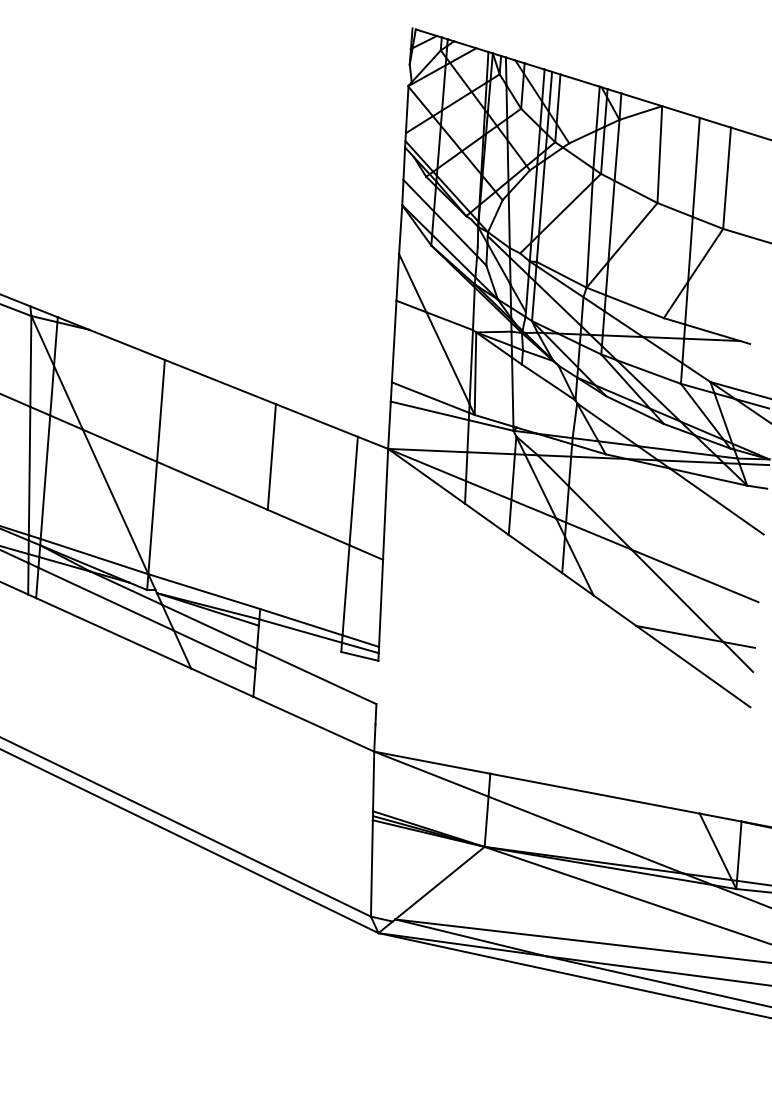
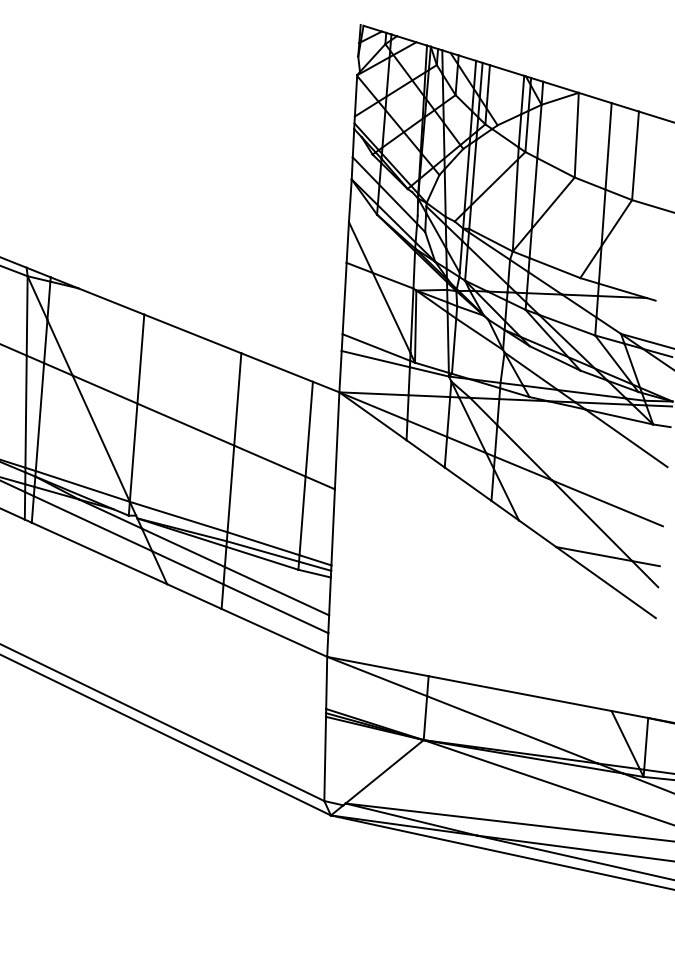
line: (519, 395) -> (454, 345), added
line: (263, 559) -> (230, 488), added
line: (299, 638) -> (261, 558), added
line: (377, 682) -> (330, 596), added
line: (315, 696) -> (275, 608), added

